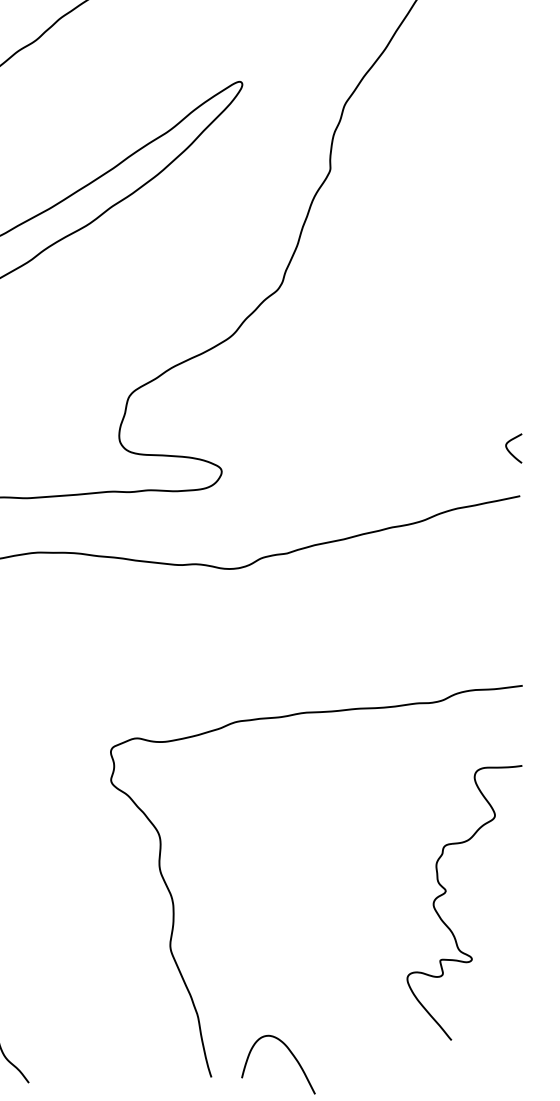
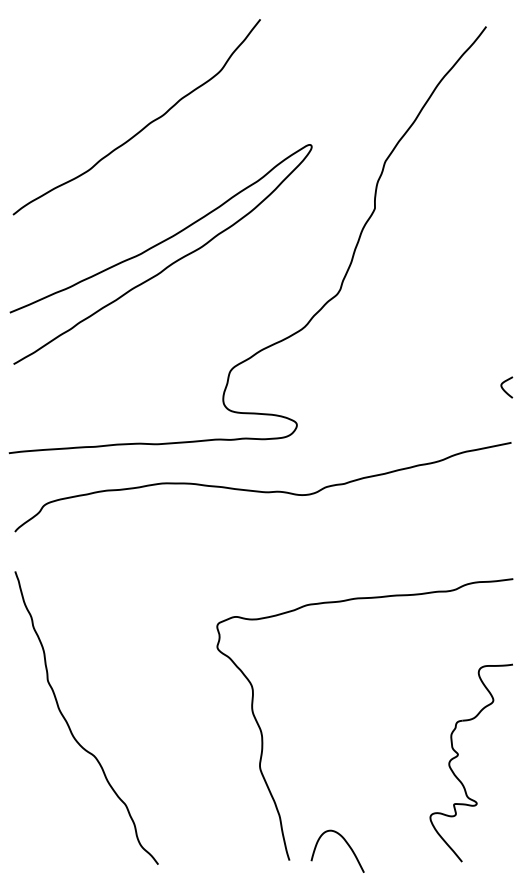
curve: (510, 451) -> (504, 389), moved
part: (446, 893) -> (458, 756), moved

